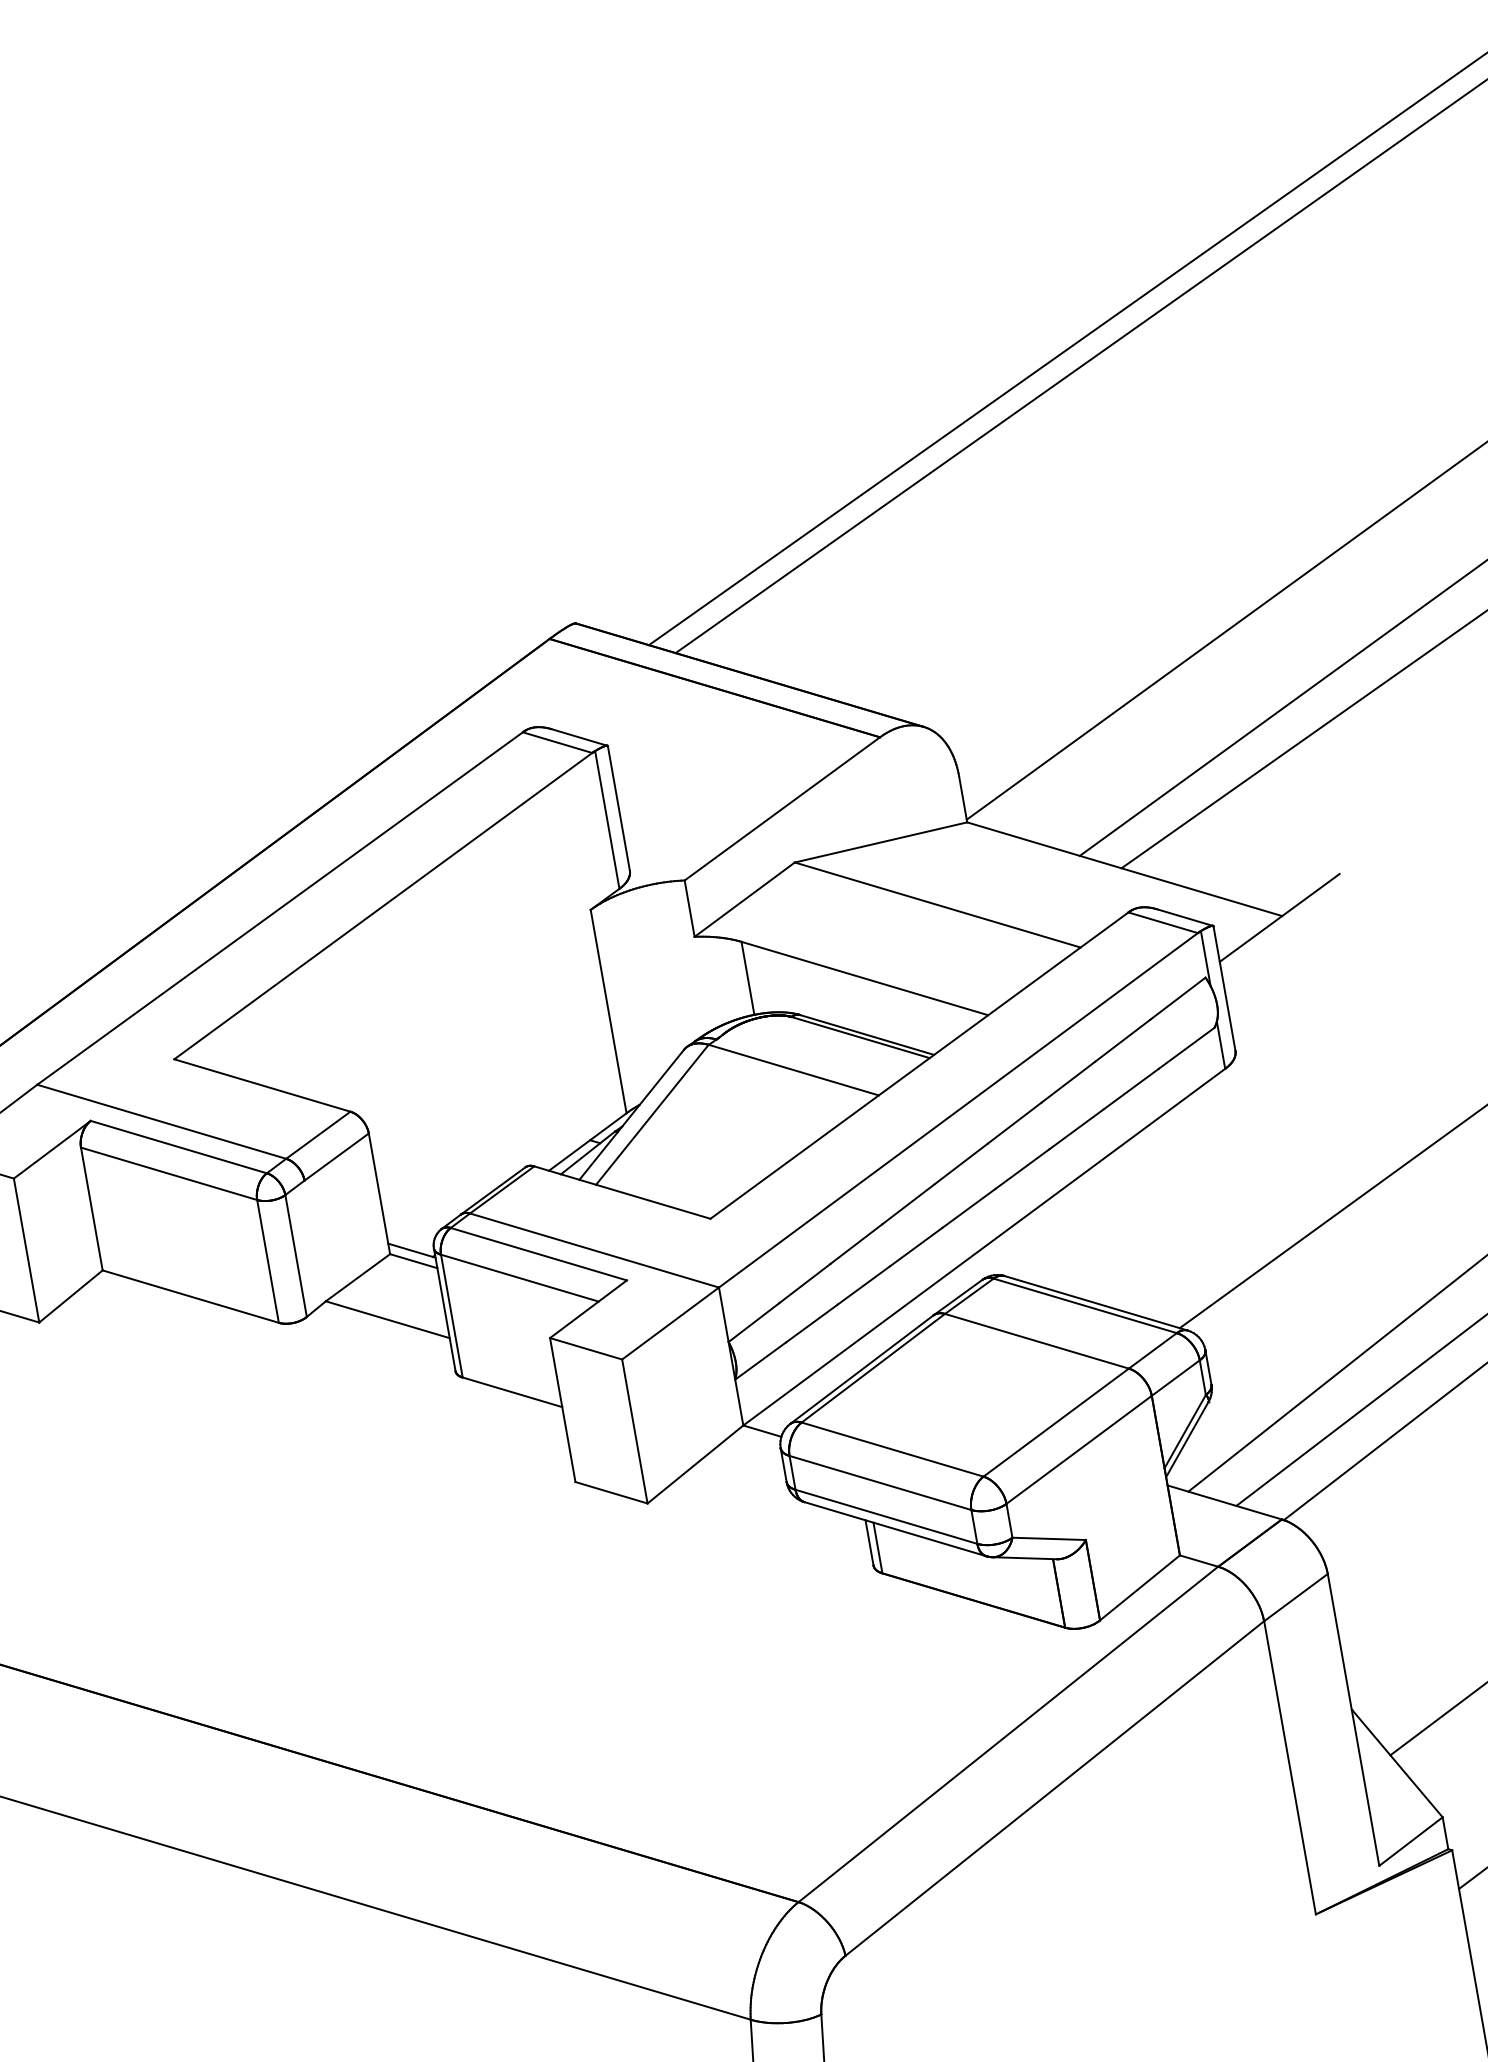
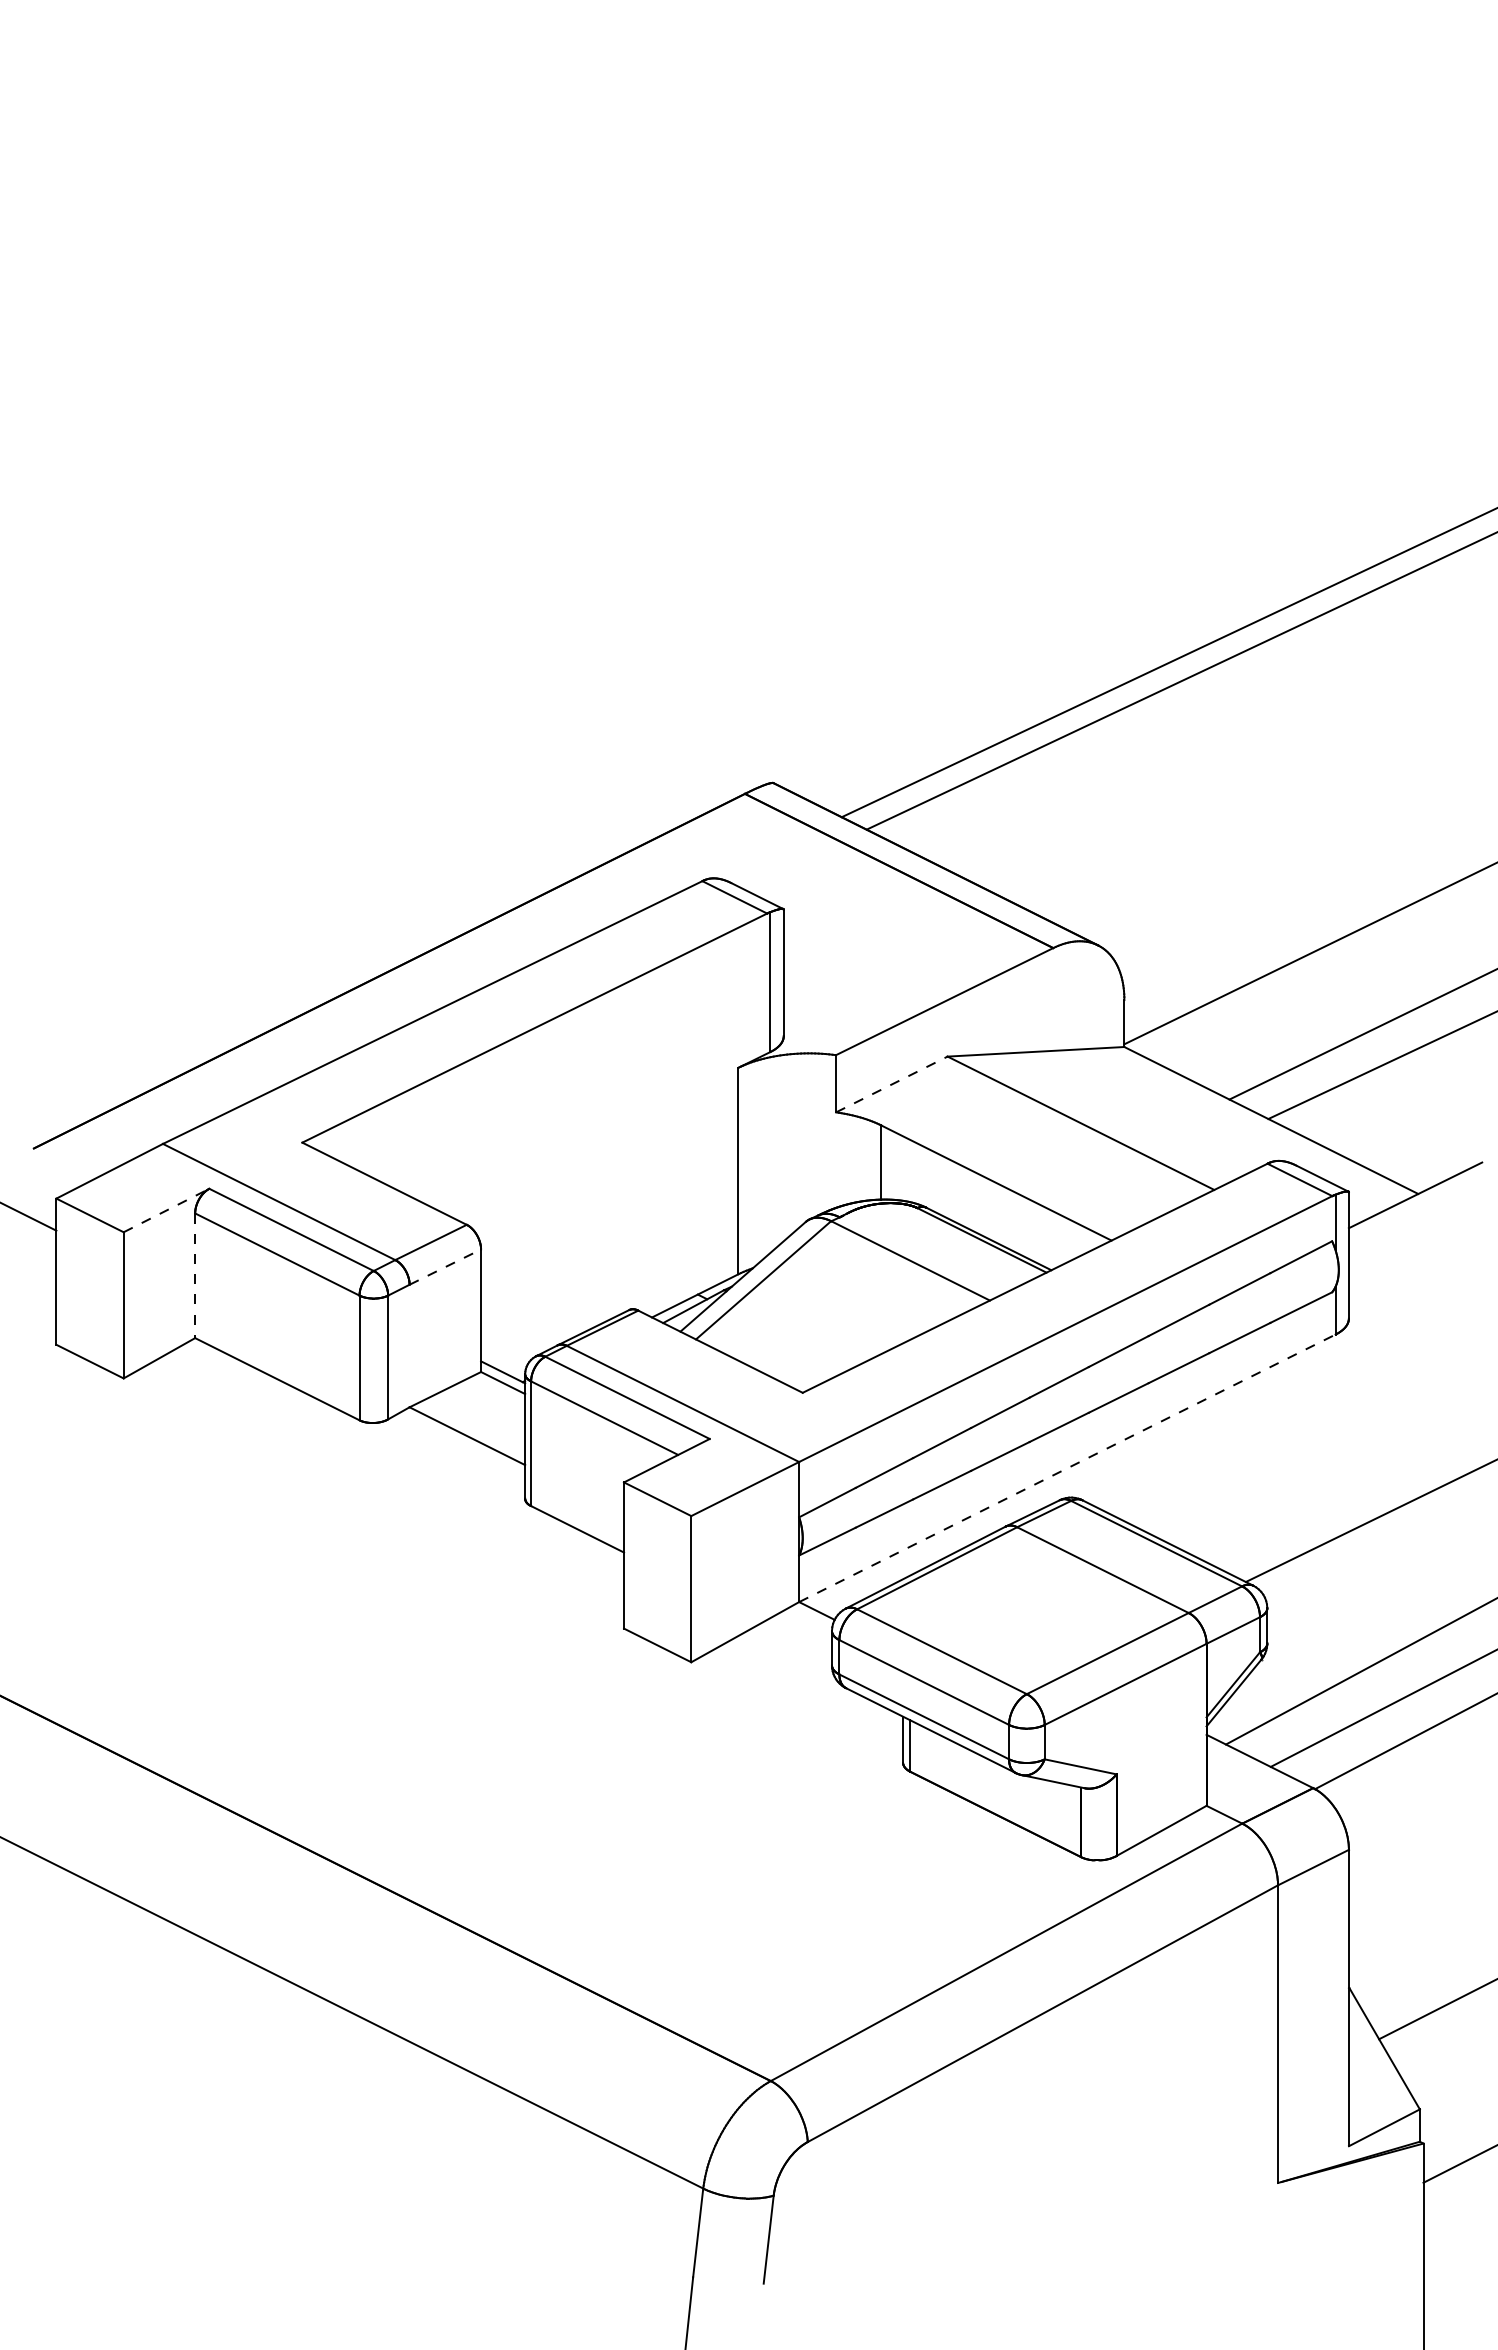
line: (745, 899) -> (892, 1084), solid -> dashed
line: (52, 1149) -> (166, 1210), solid -> dashed
line: (336, 1157) -> (445, 1267), solid -> dashed
line: (92, 1209) -> (195, 1276), solid -> dashed
line: (984, 1247) -> (1067, 1468), solid -> dashed

